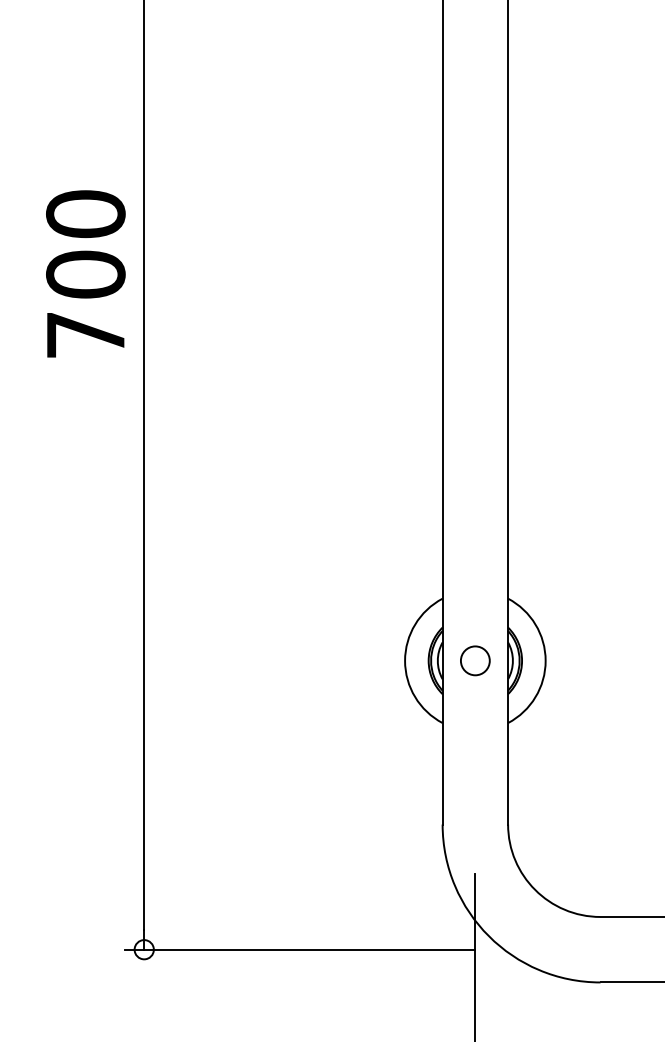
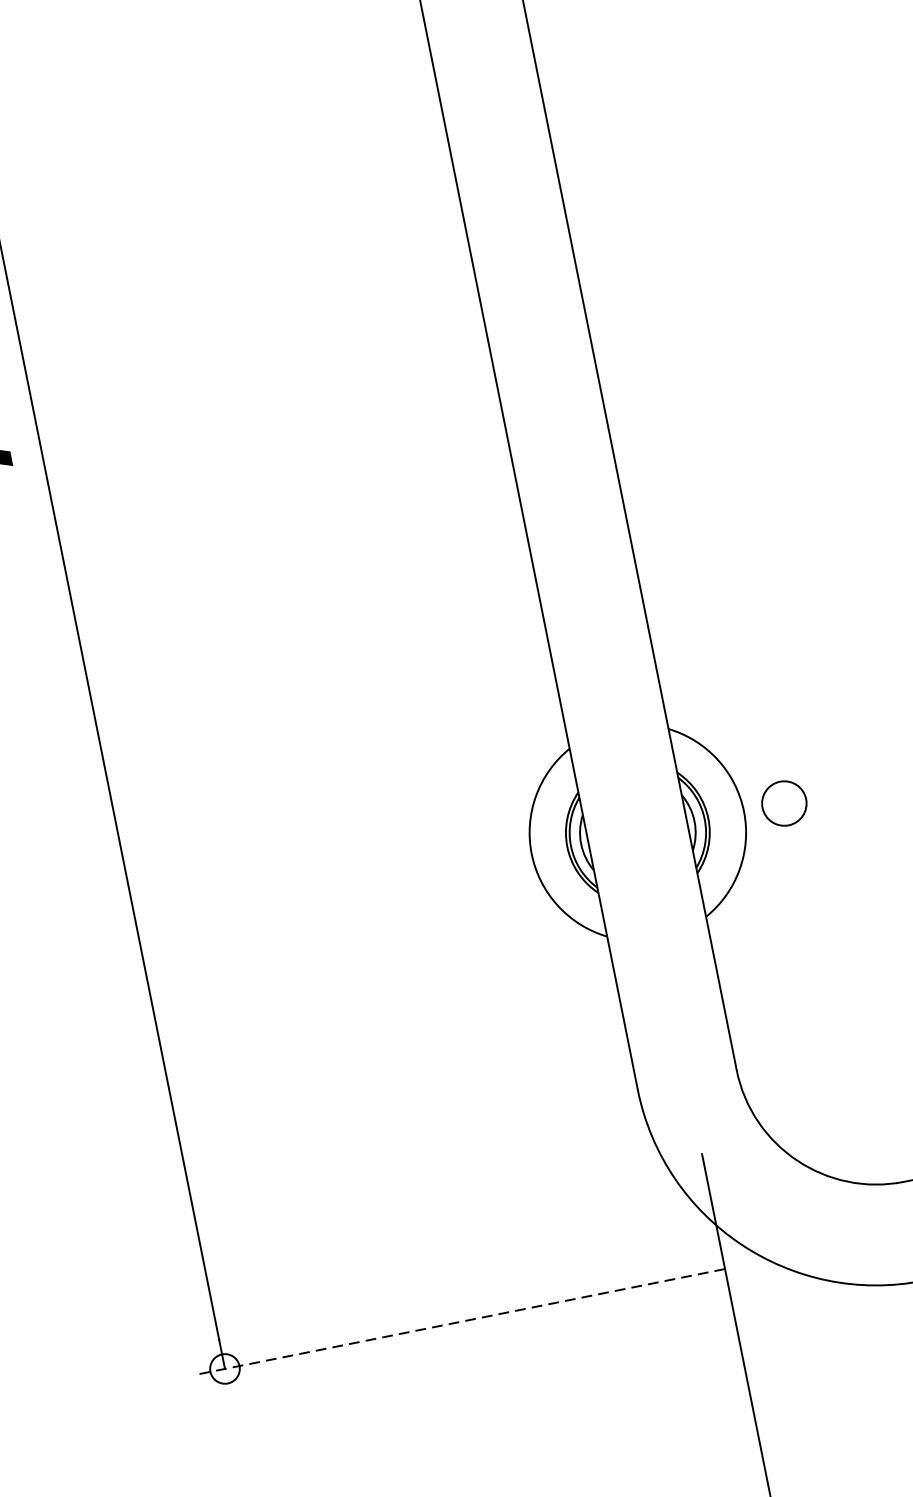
circle: (475, 660) -> (784, 802), moved
line: (299, 949) -> (459, 1321), solid -> dashed

